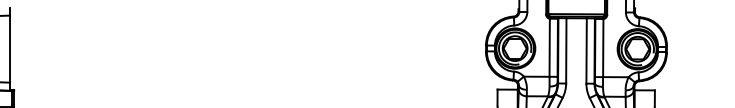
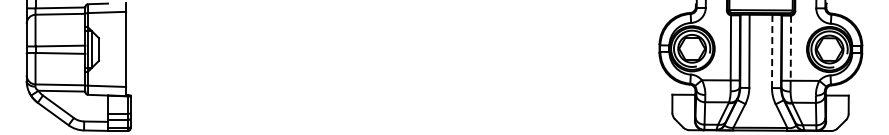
line: (602, 48) -> (790, 48), solid -> dashed
line: (586, 51) -> (772, 51), solid -> dashed

